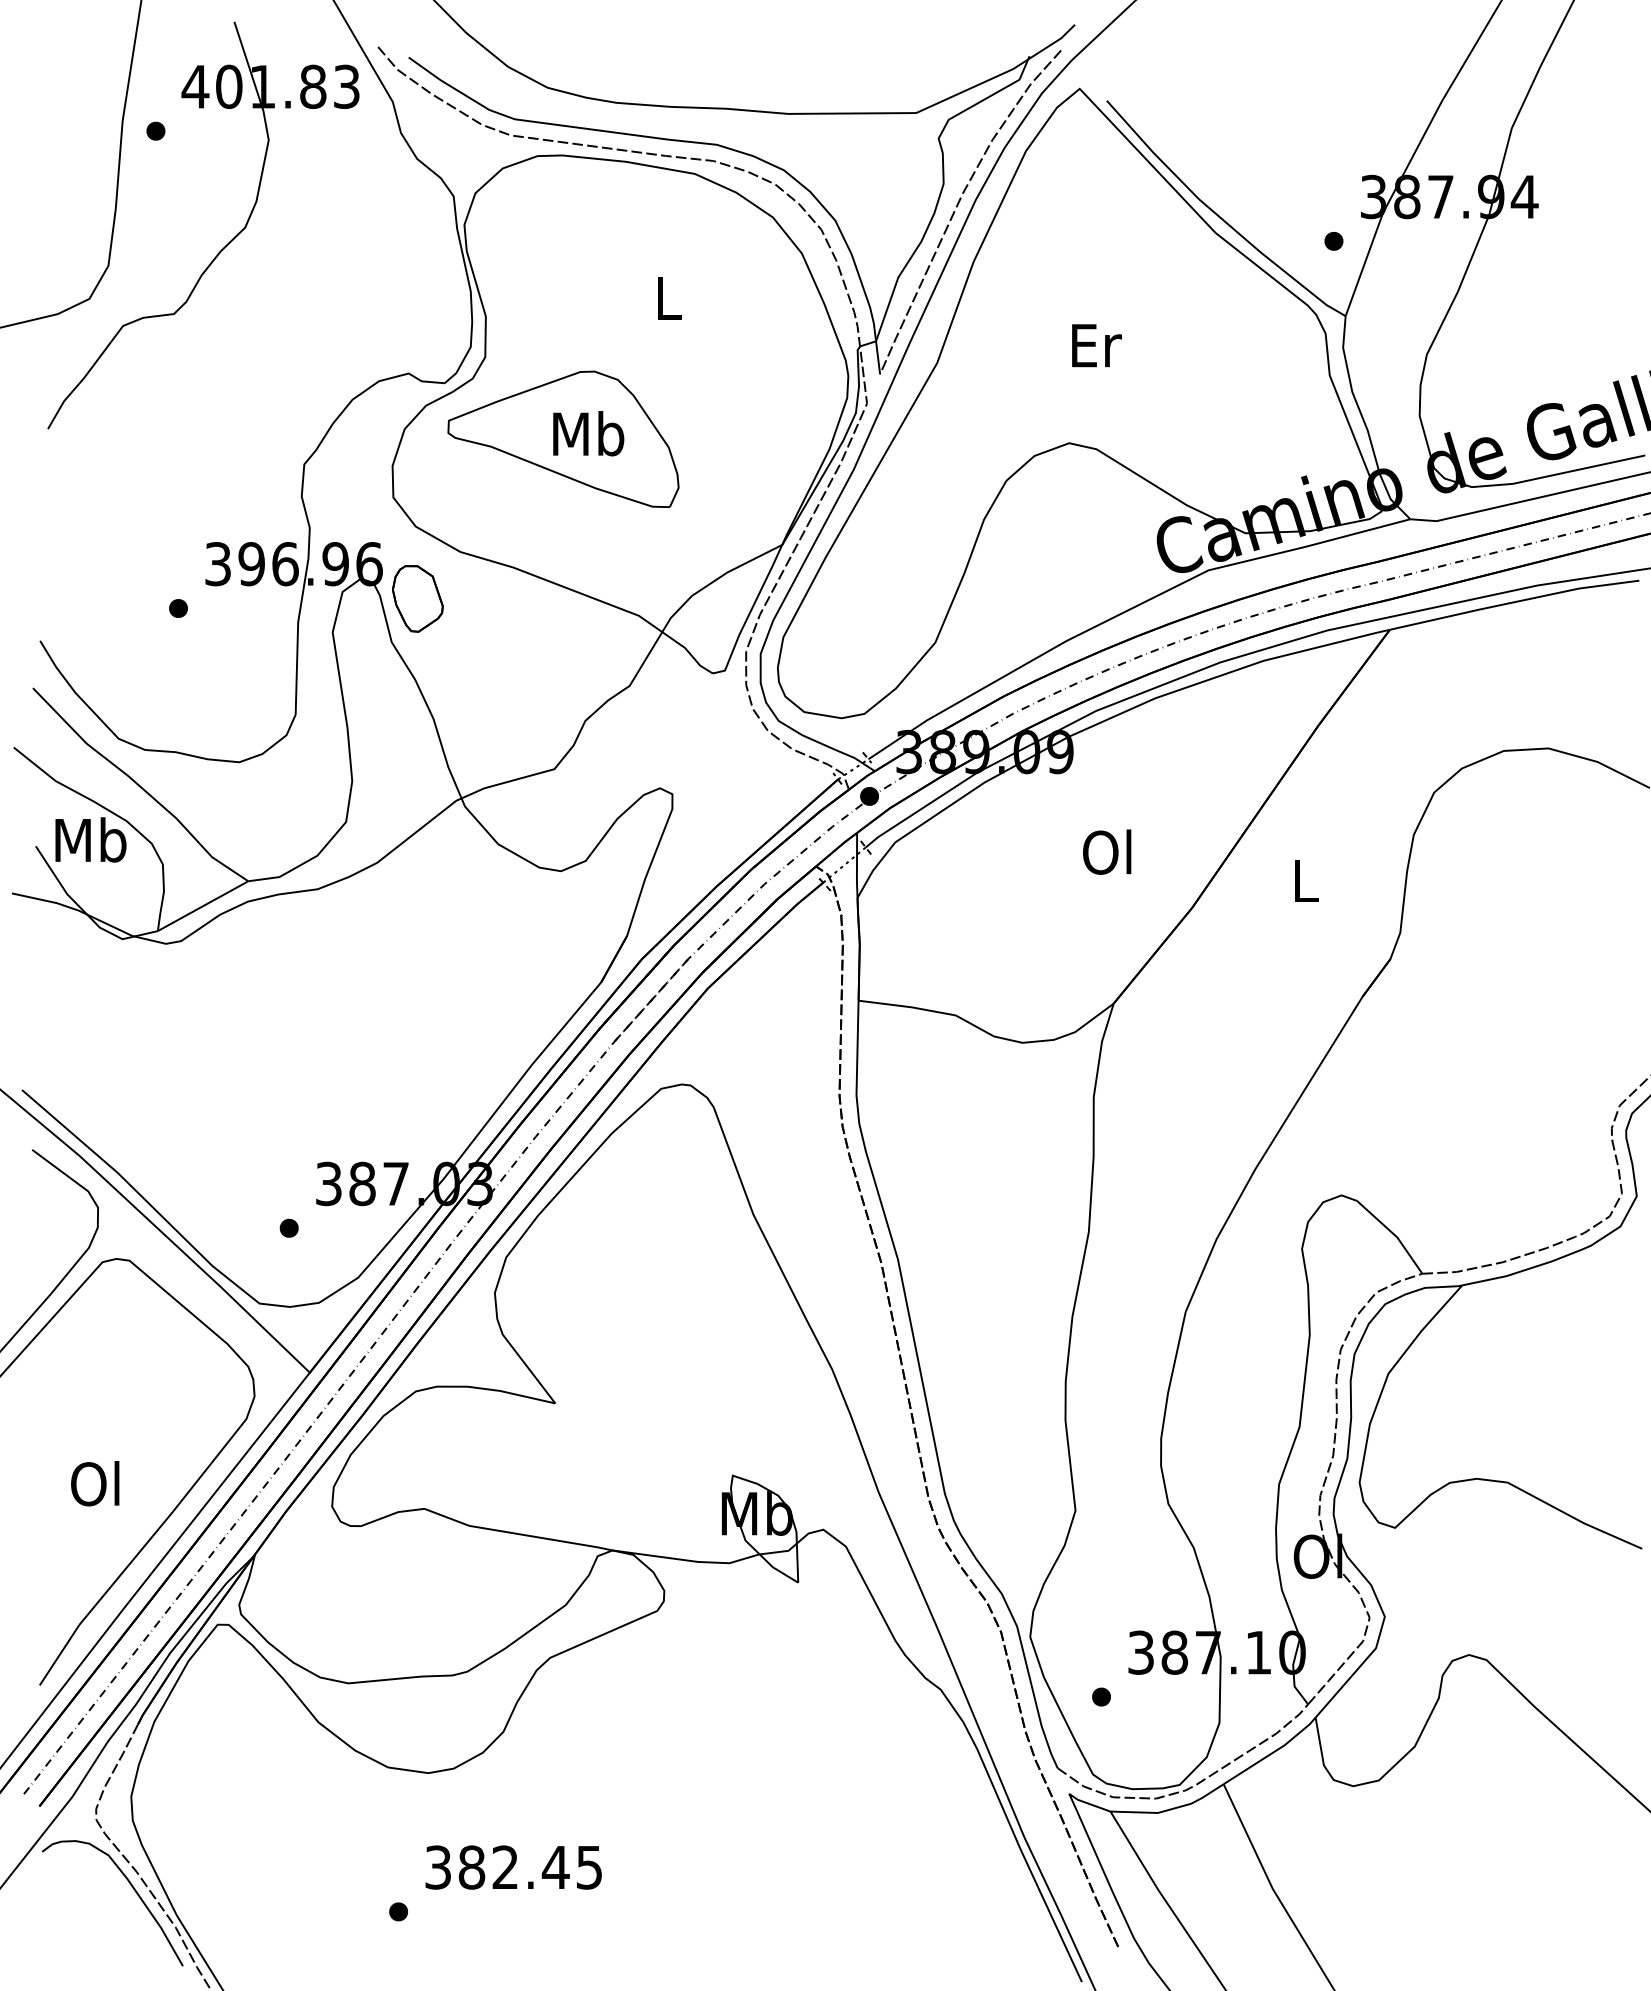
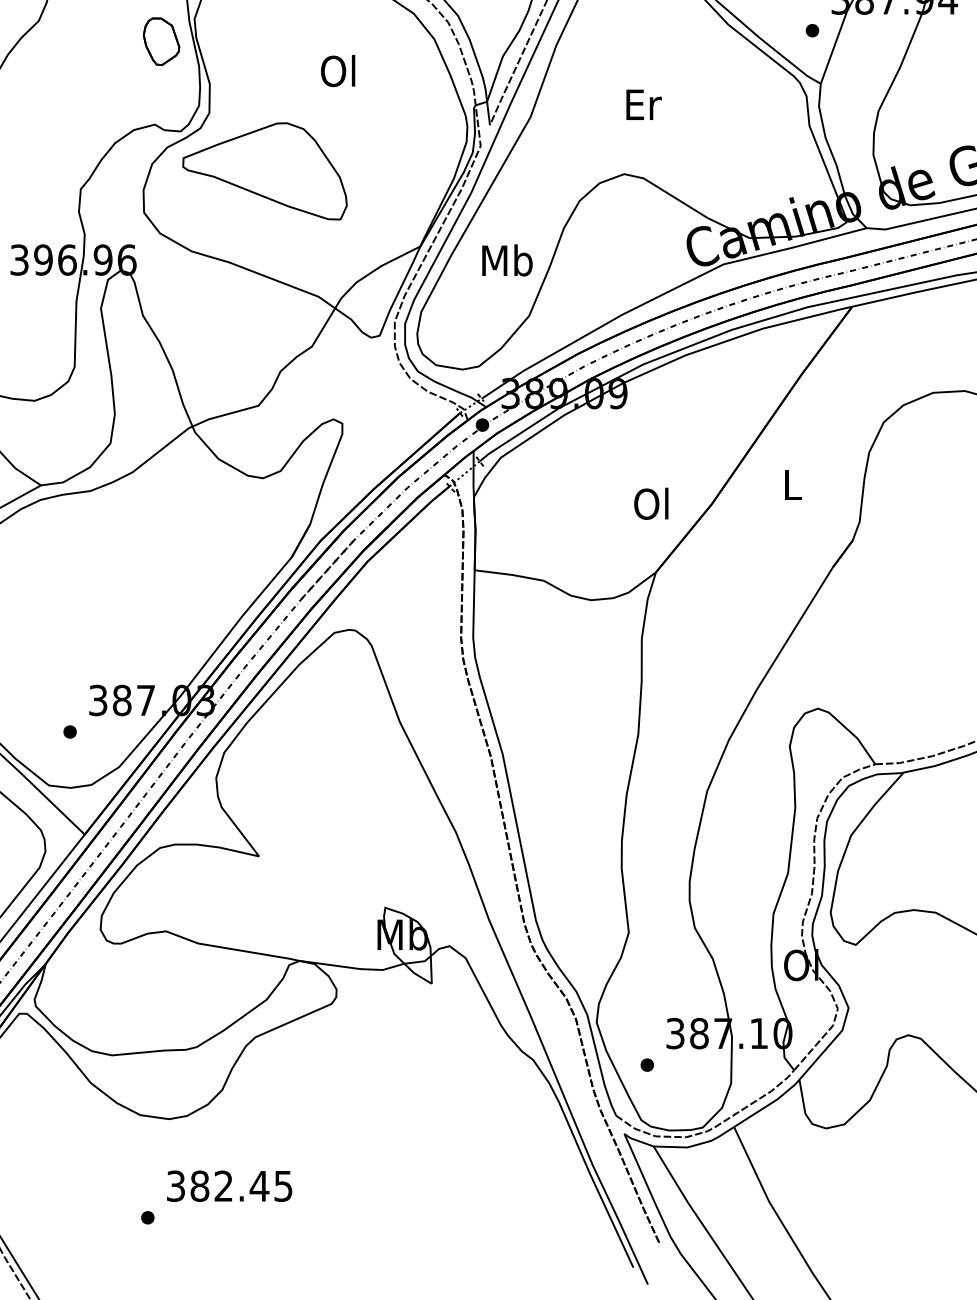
text: (666, 297) -> (338, 70), L -> Ol
text: (588, 433) -> (507, 260), moved
part: (417, 598) -> (161, 41), moved
text: (1107, 851) -> (651, 503), moved

